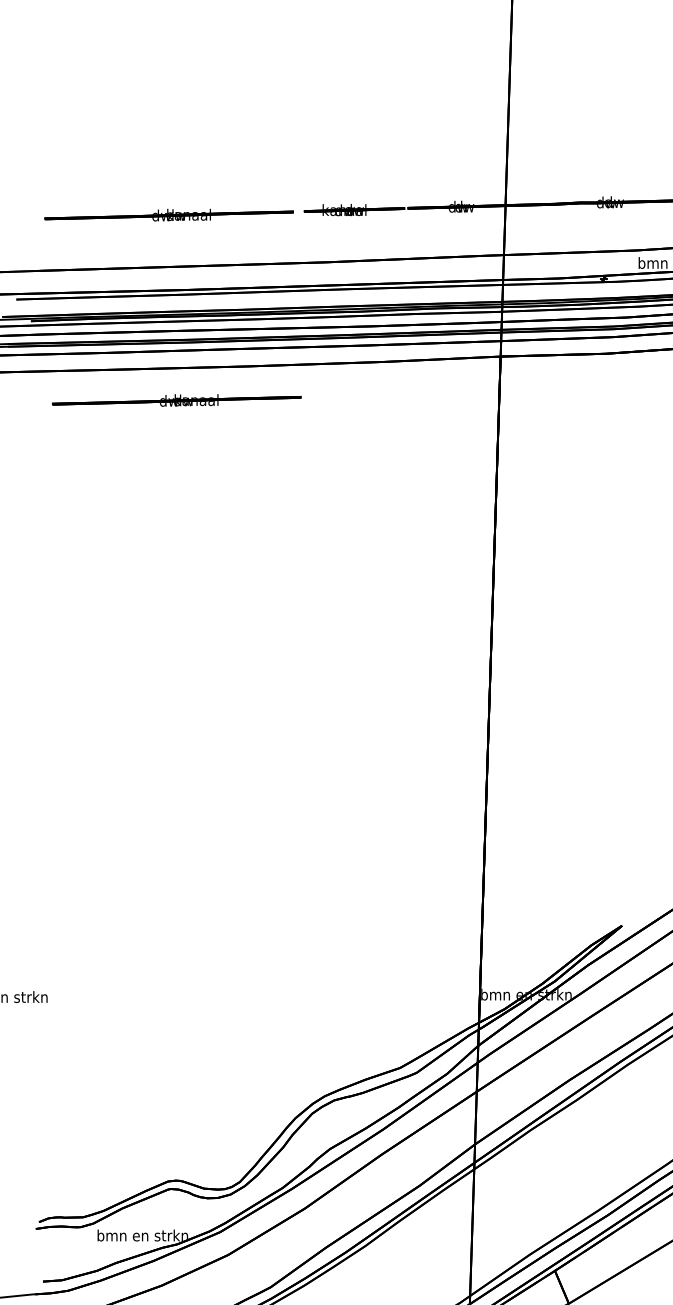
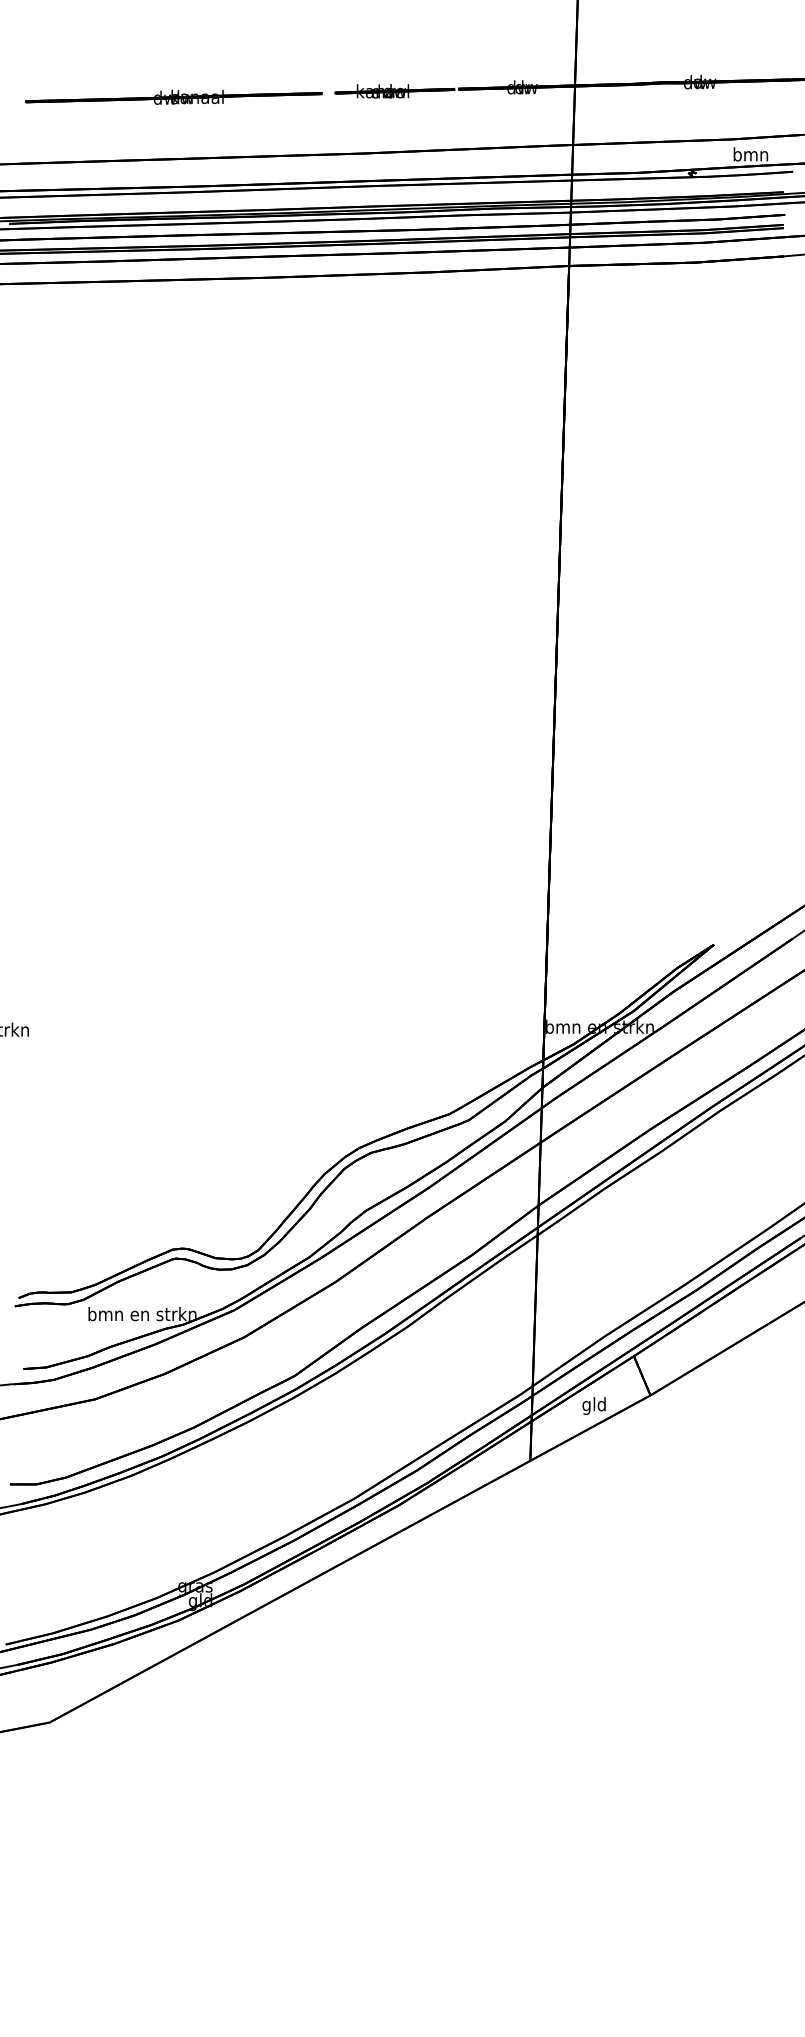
part: (176, 399) -> (182, 317), removed

